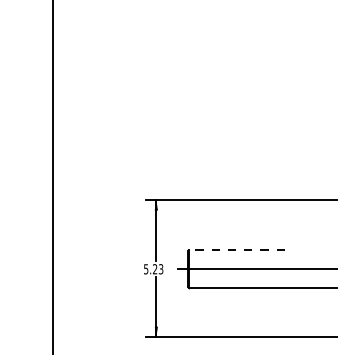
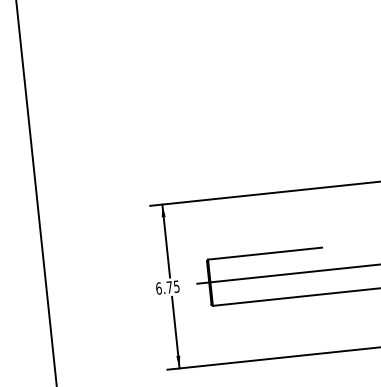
line: (237, 249) -> (265, 253), dashed -> solid
text: (153, 269) -> (167, 287), 5.23 -> 6.75

